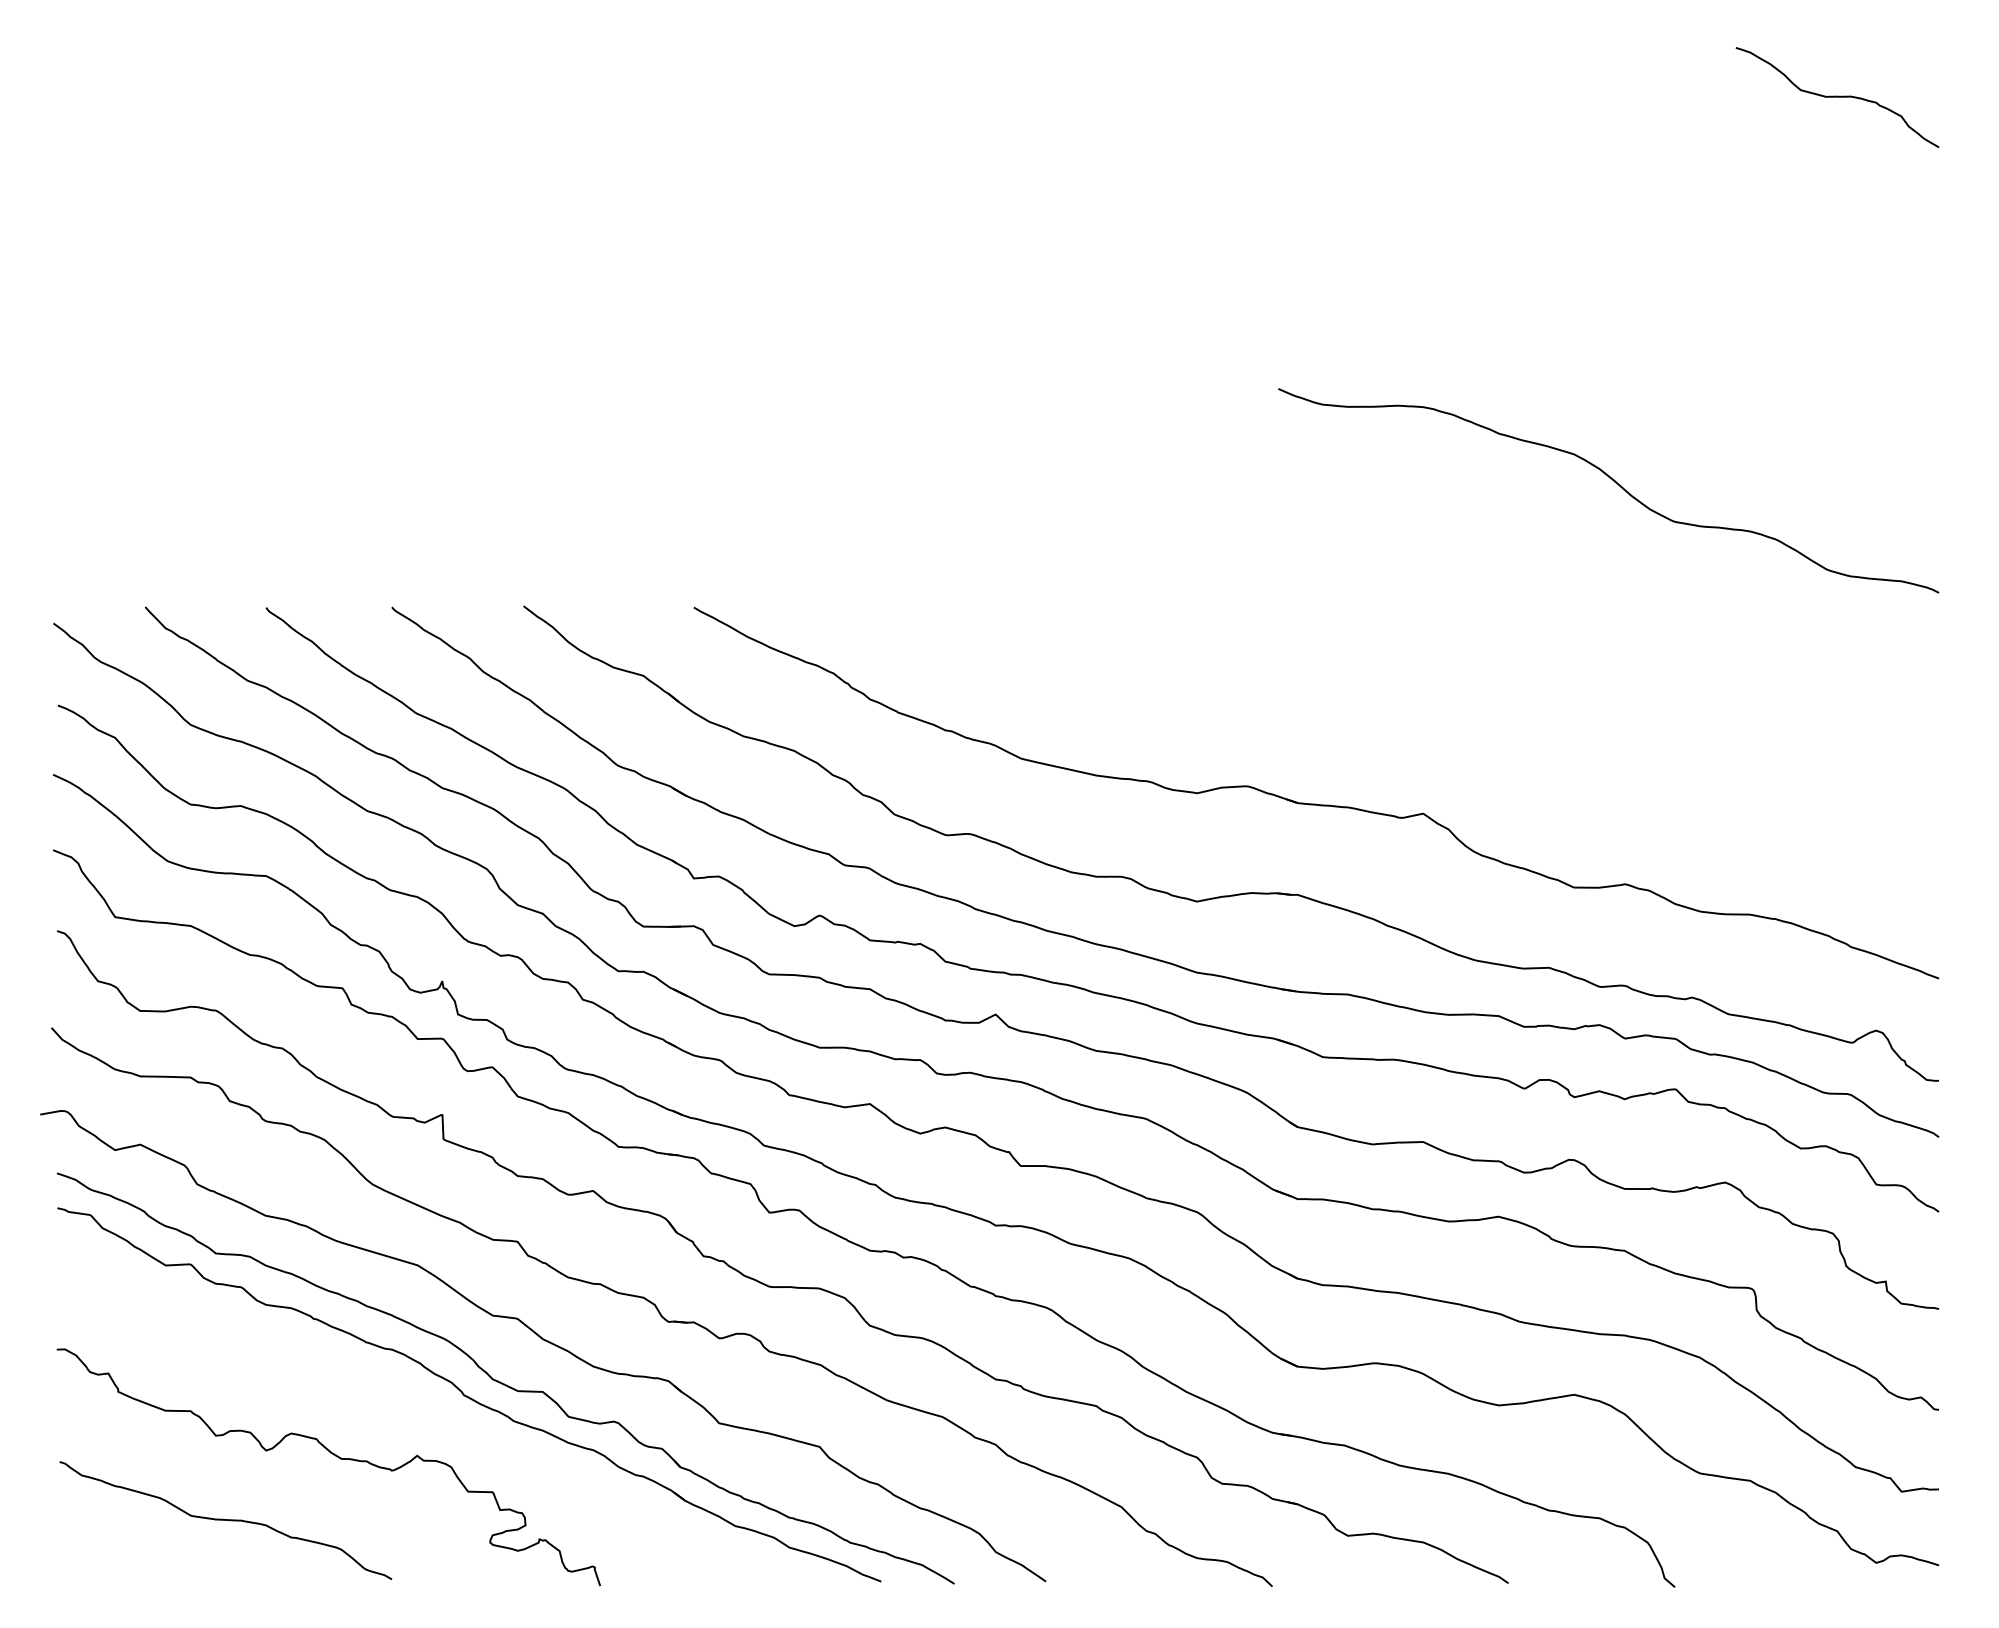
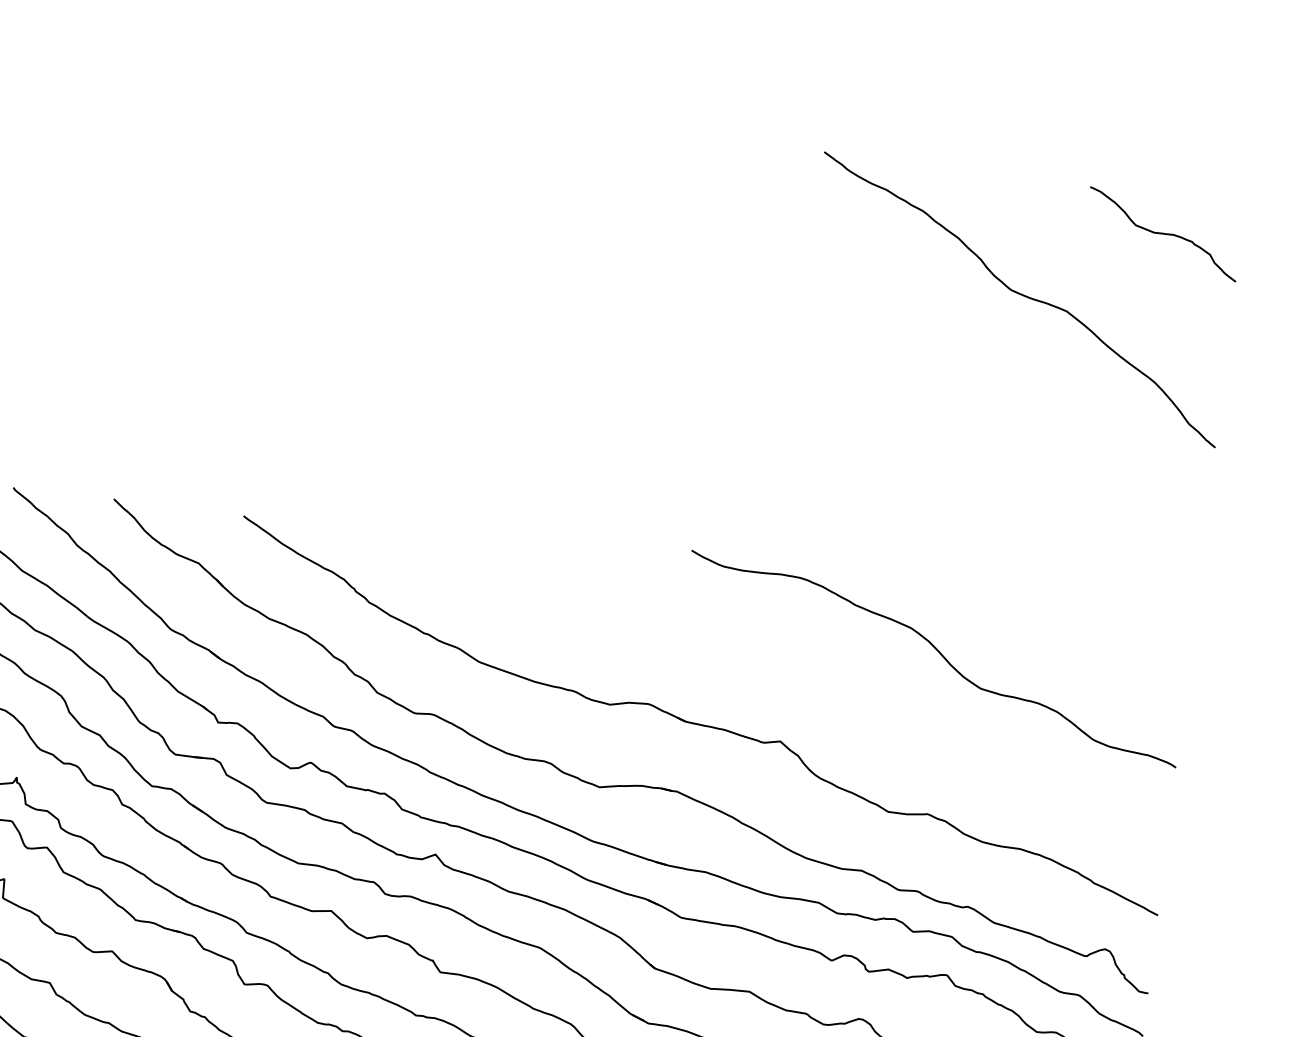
curve: (1665, 199) -> (1022, 295), added
curve: (1615, 483) -> (939, 654), moved

